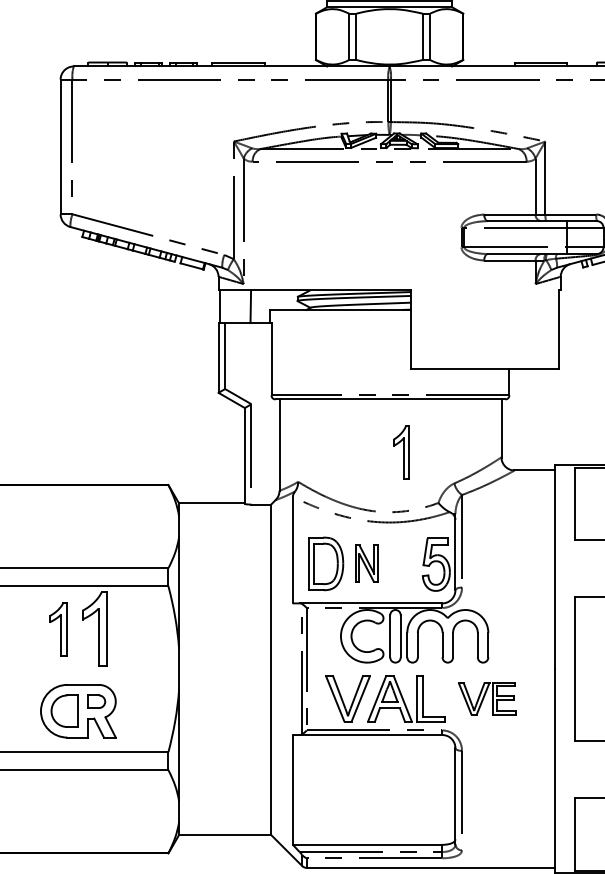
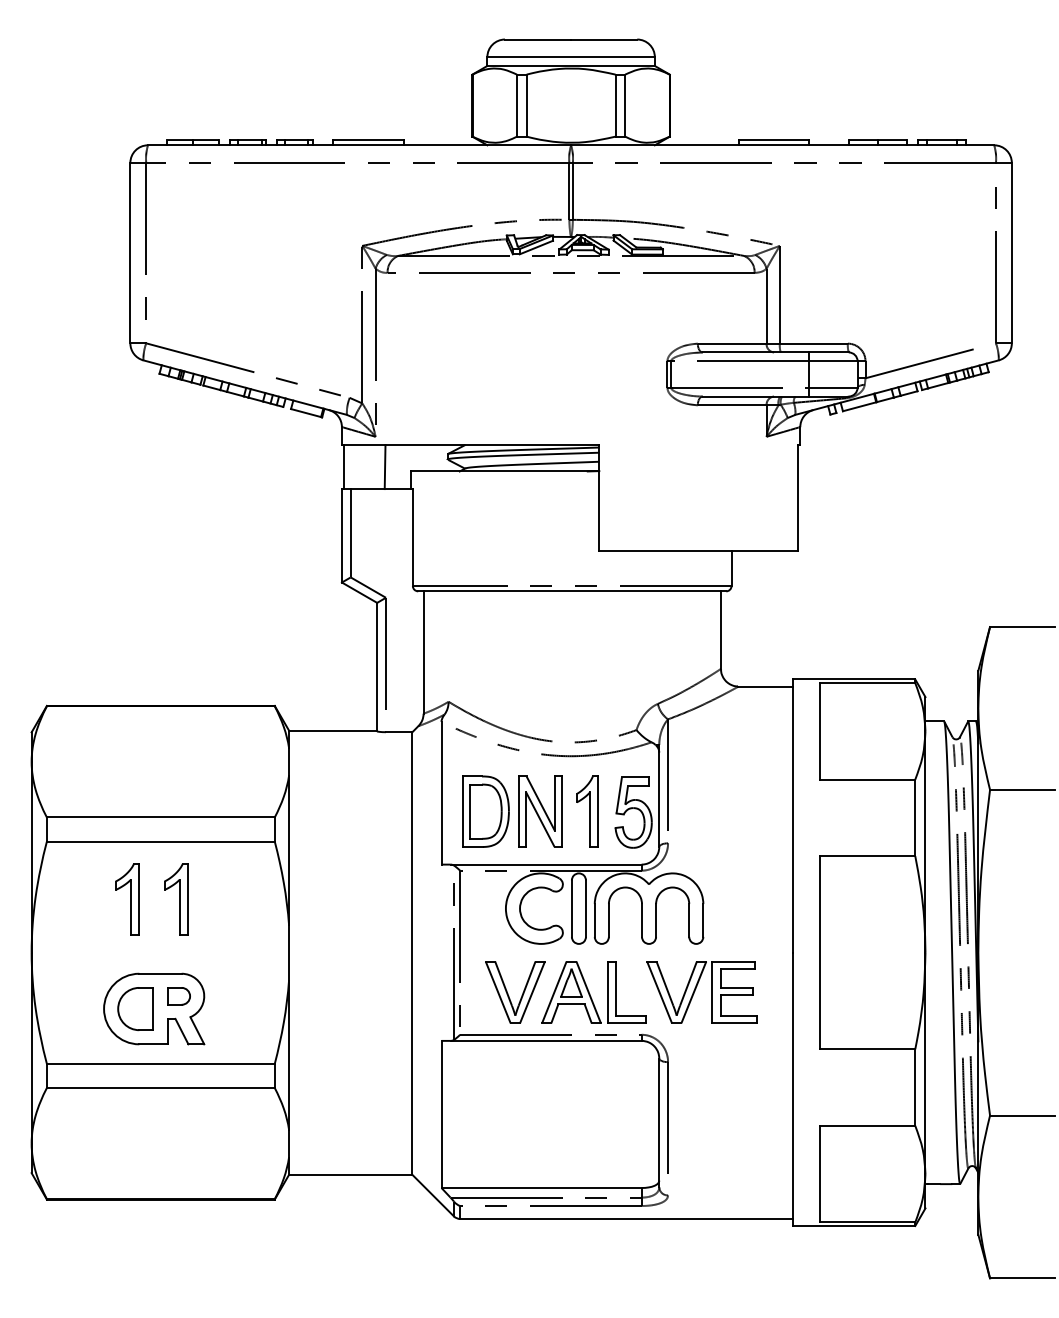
part: (401, 452) -> (587, 811), moved
part: (366, 563) -> (540, 811), size x1.43
part: (95, 629) -> (176, 899), size x0.71
part: (486, 698) -> (701, 992), size x1.43

